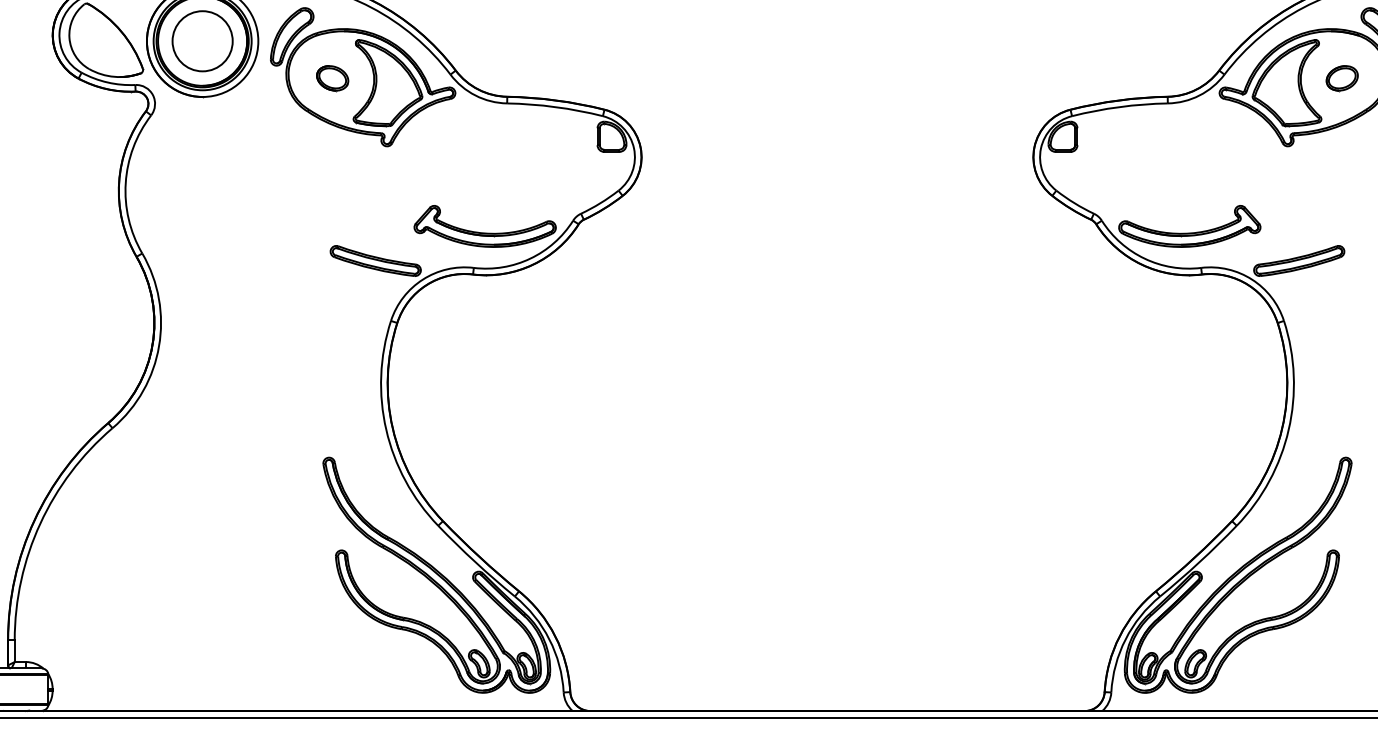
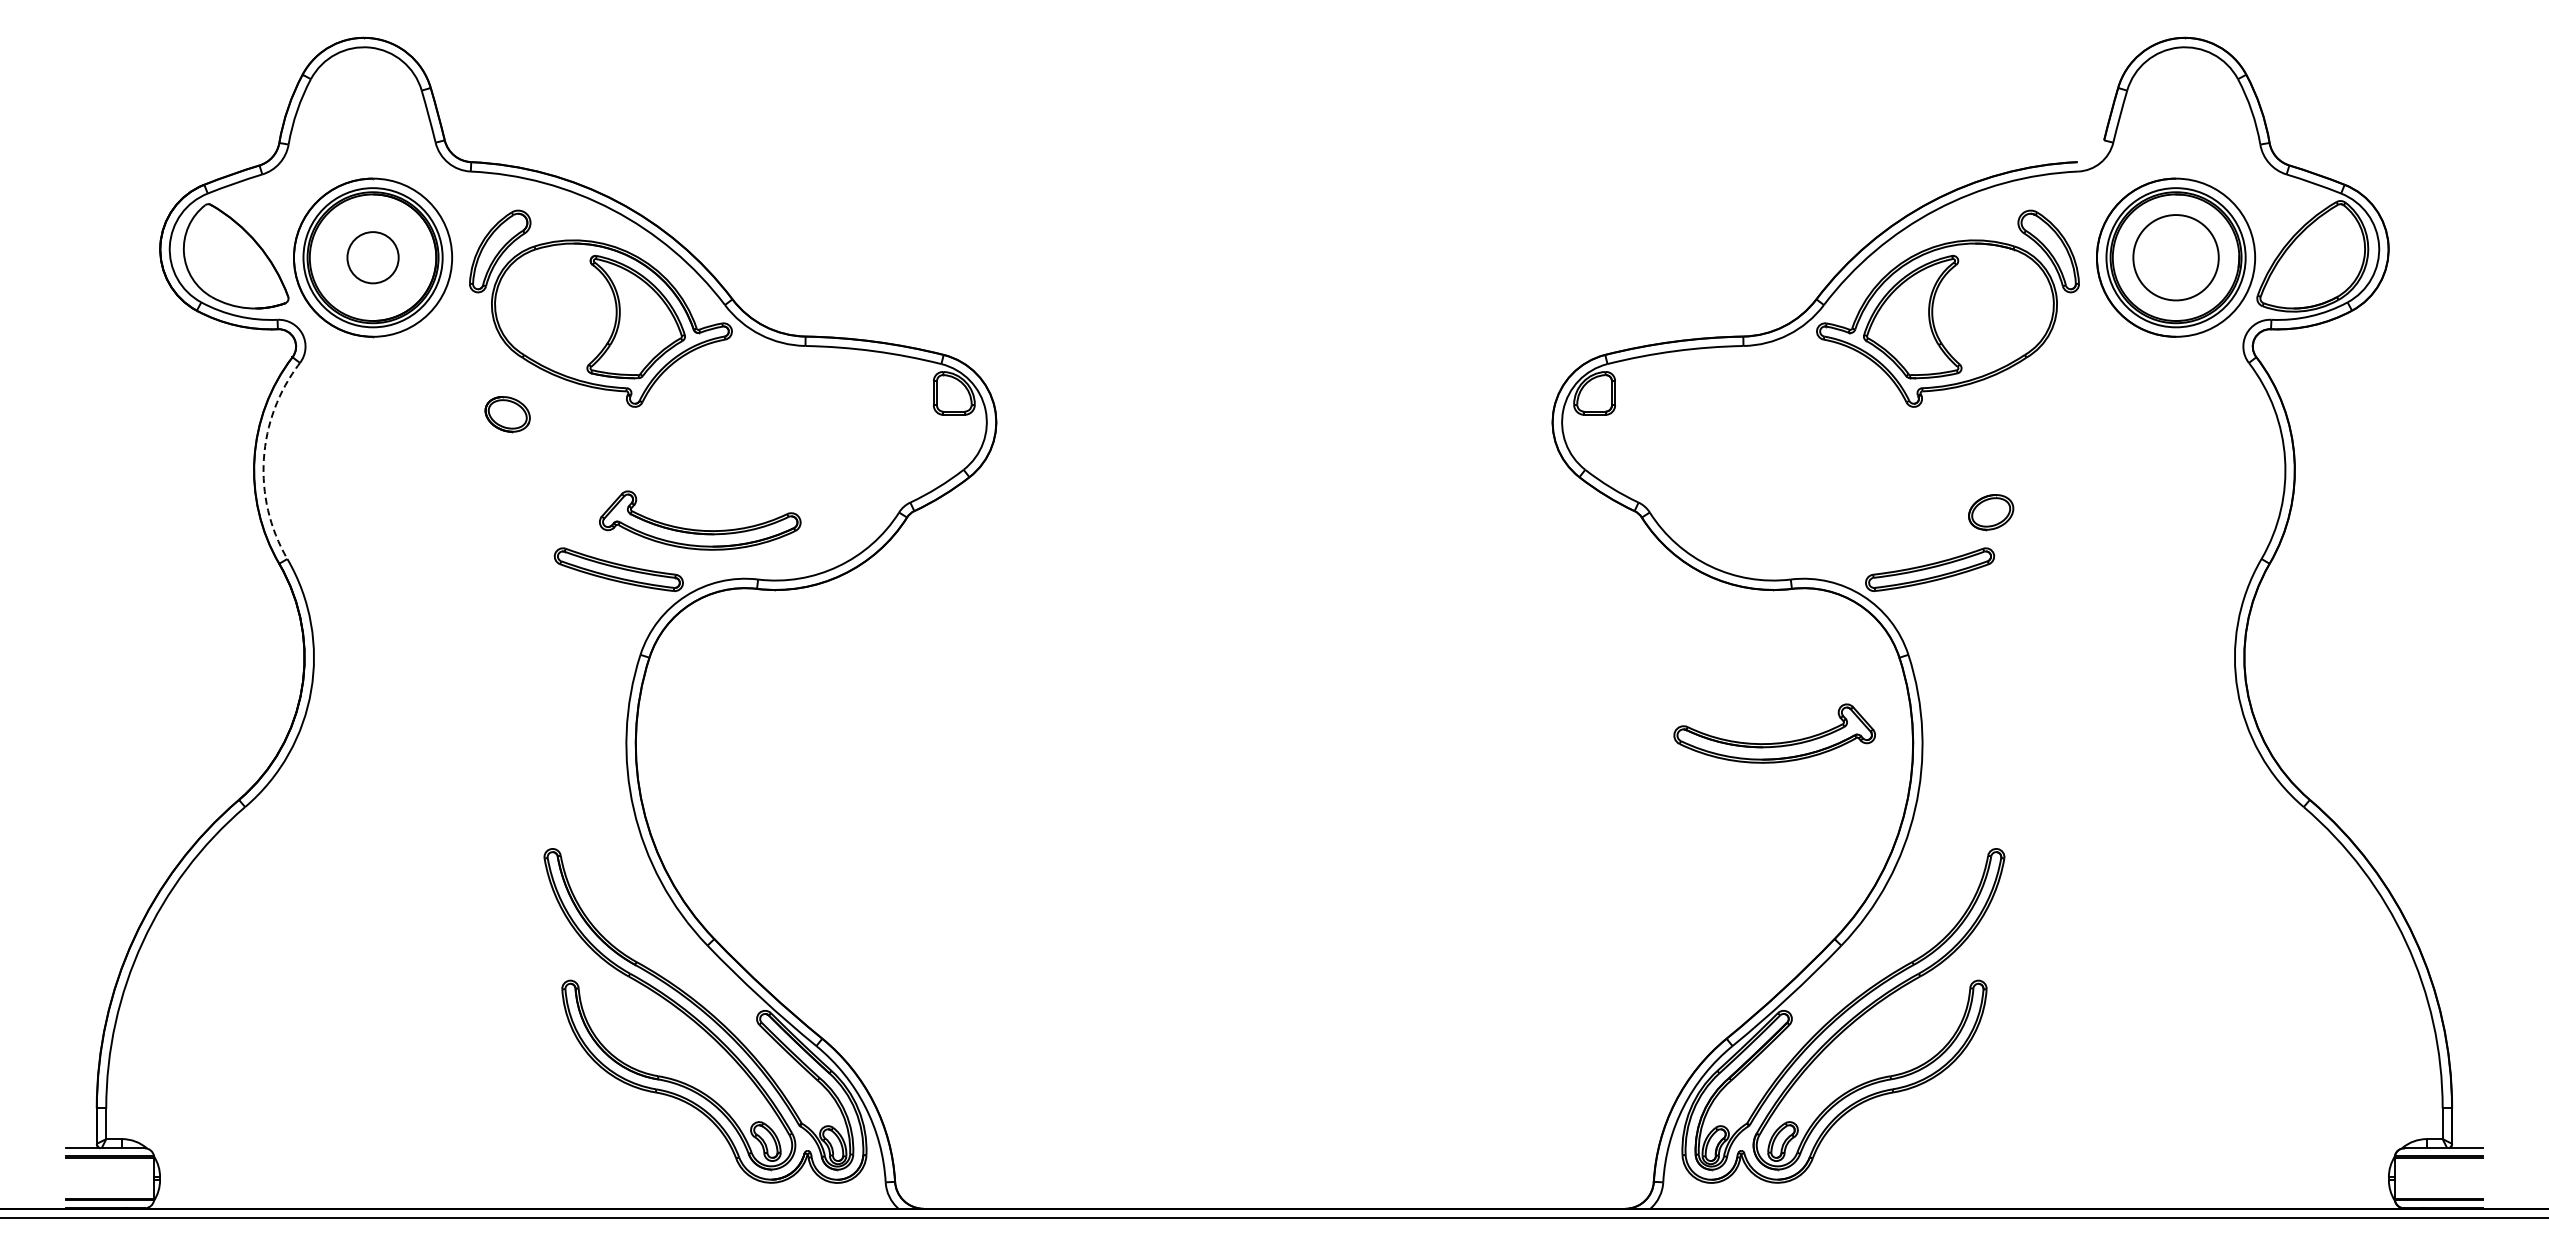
circle: (202, 41) -> (372, 257), size x0.6
part: (332, 78) -> (507, 414), moved
part: (1342, 78) -> (1991, 512), moved
arc: (125, 183) -> (263, 459), solid -> dashed
part: (485, 232) -> (700, 529), moved
part: (1189, 232) -> (1774, 742), moved

